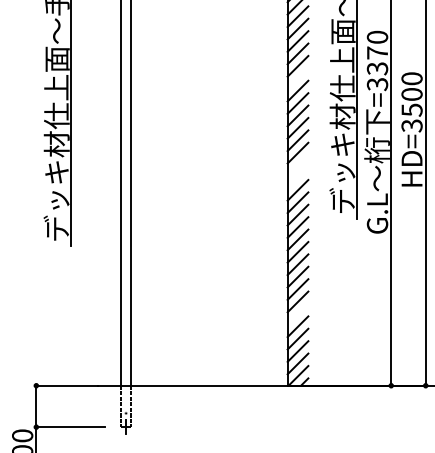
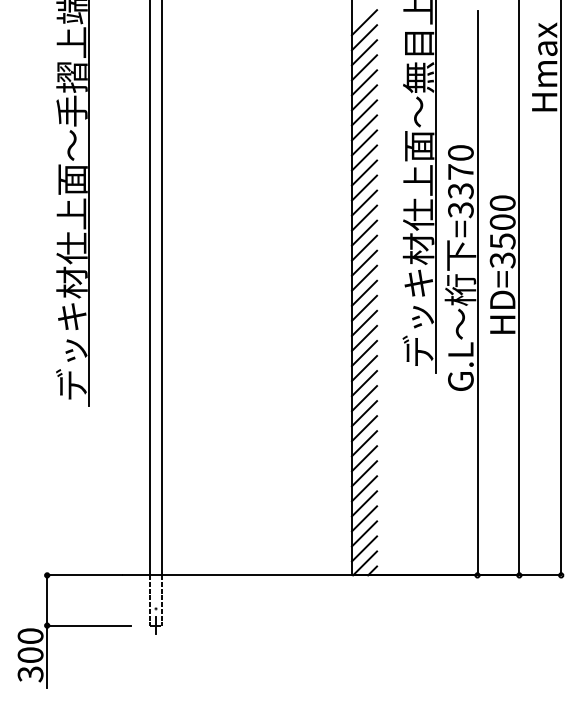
line: (298, 78) -> (364, 202), added
line: (298, 164) -> (364, 307), added
line: (298, 177) -> (364, 323), added
line: (298, 314) -> (364, 488), added

